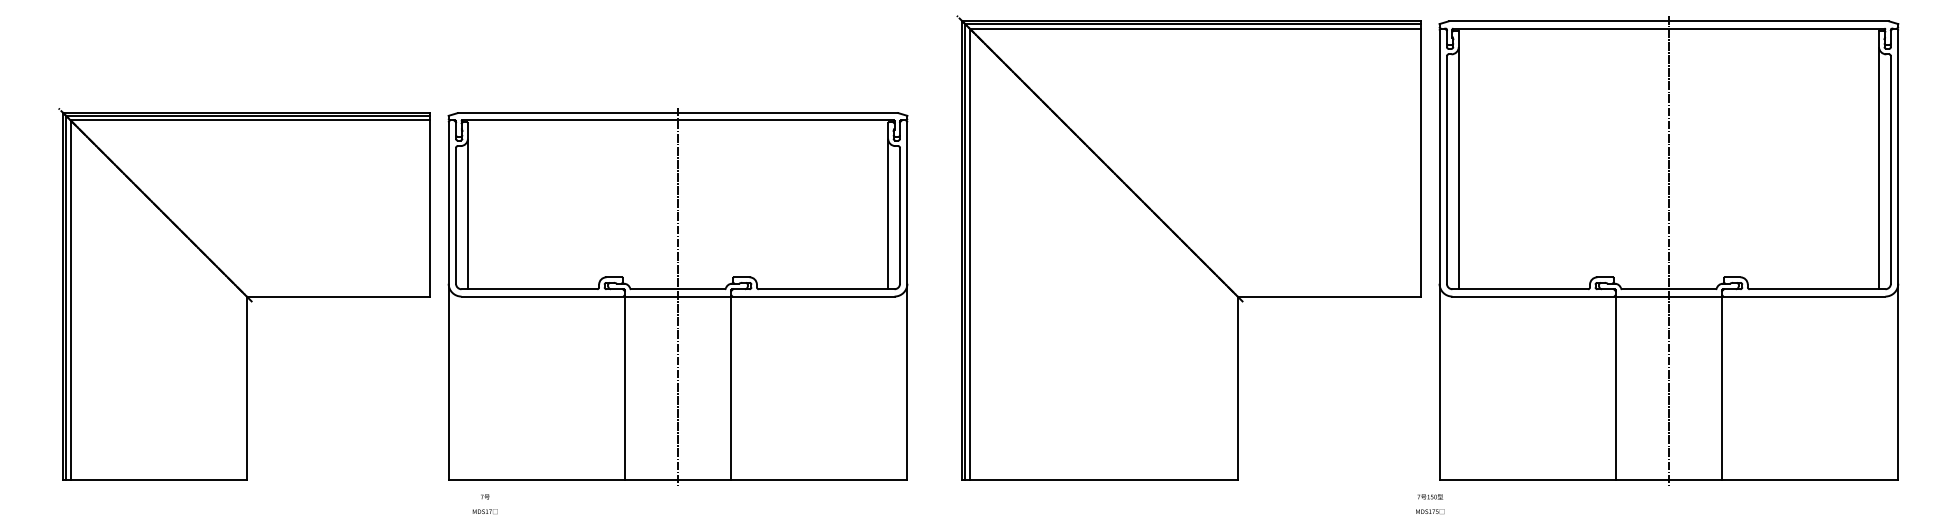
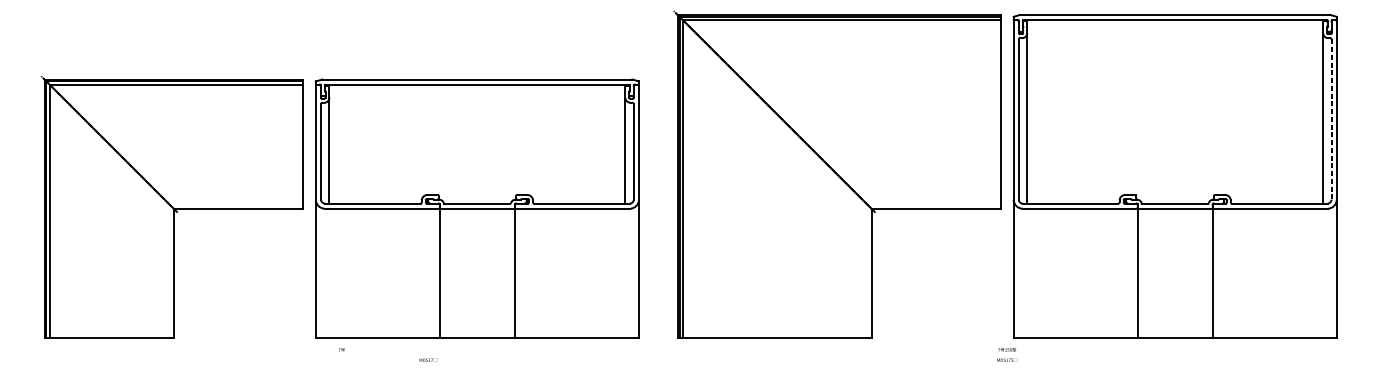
line: (1890, 169) -> (1331, 119), solid -> dashed
line: (1668, 250) -> (1174, 176), removed
line: (678, 296) -> (477, 208), removed
text: (484, 511) -> (427, 360), moved

